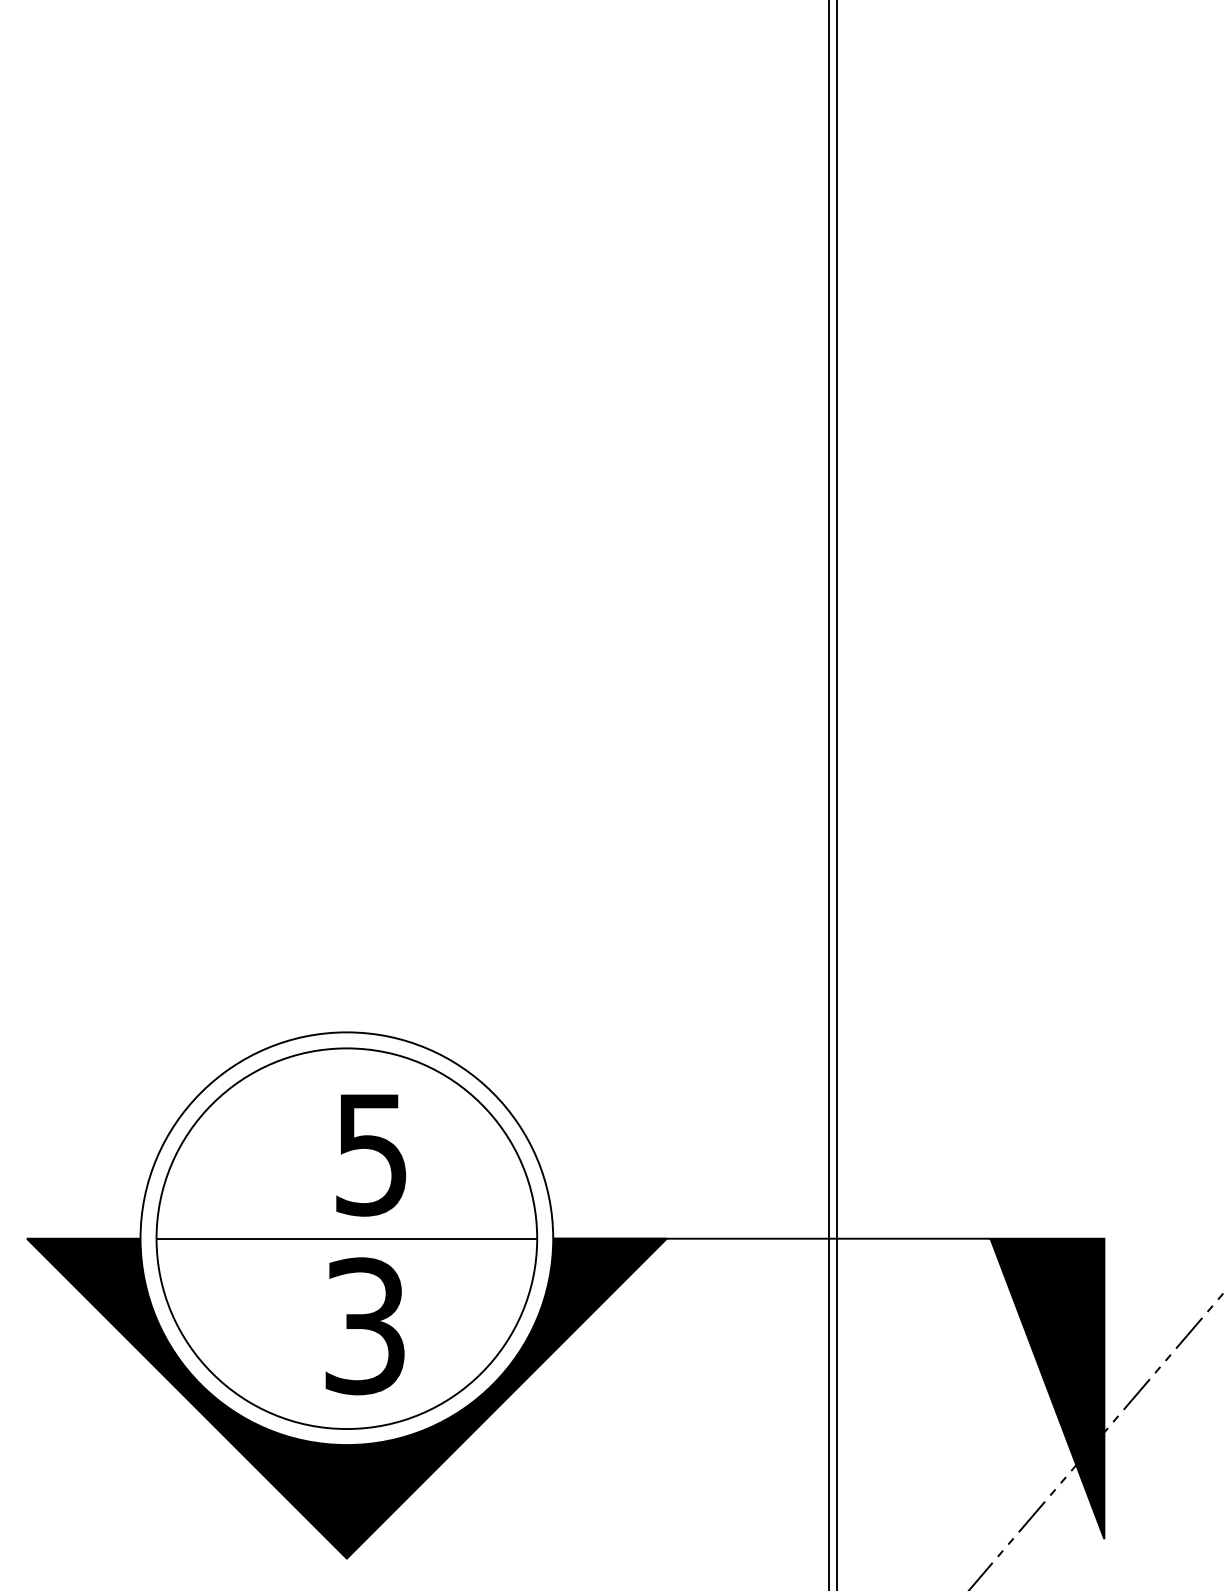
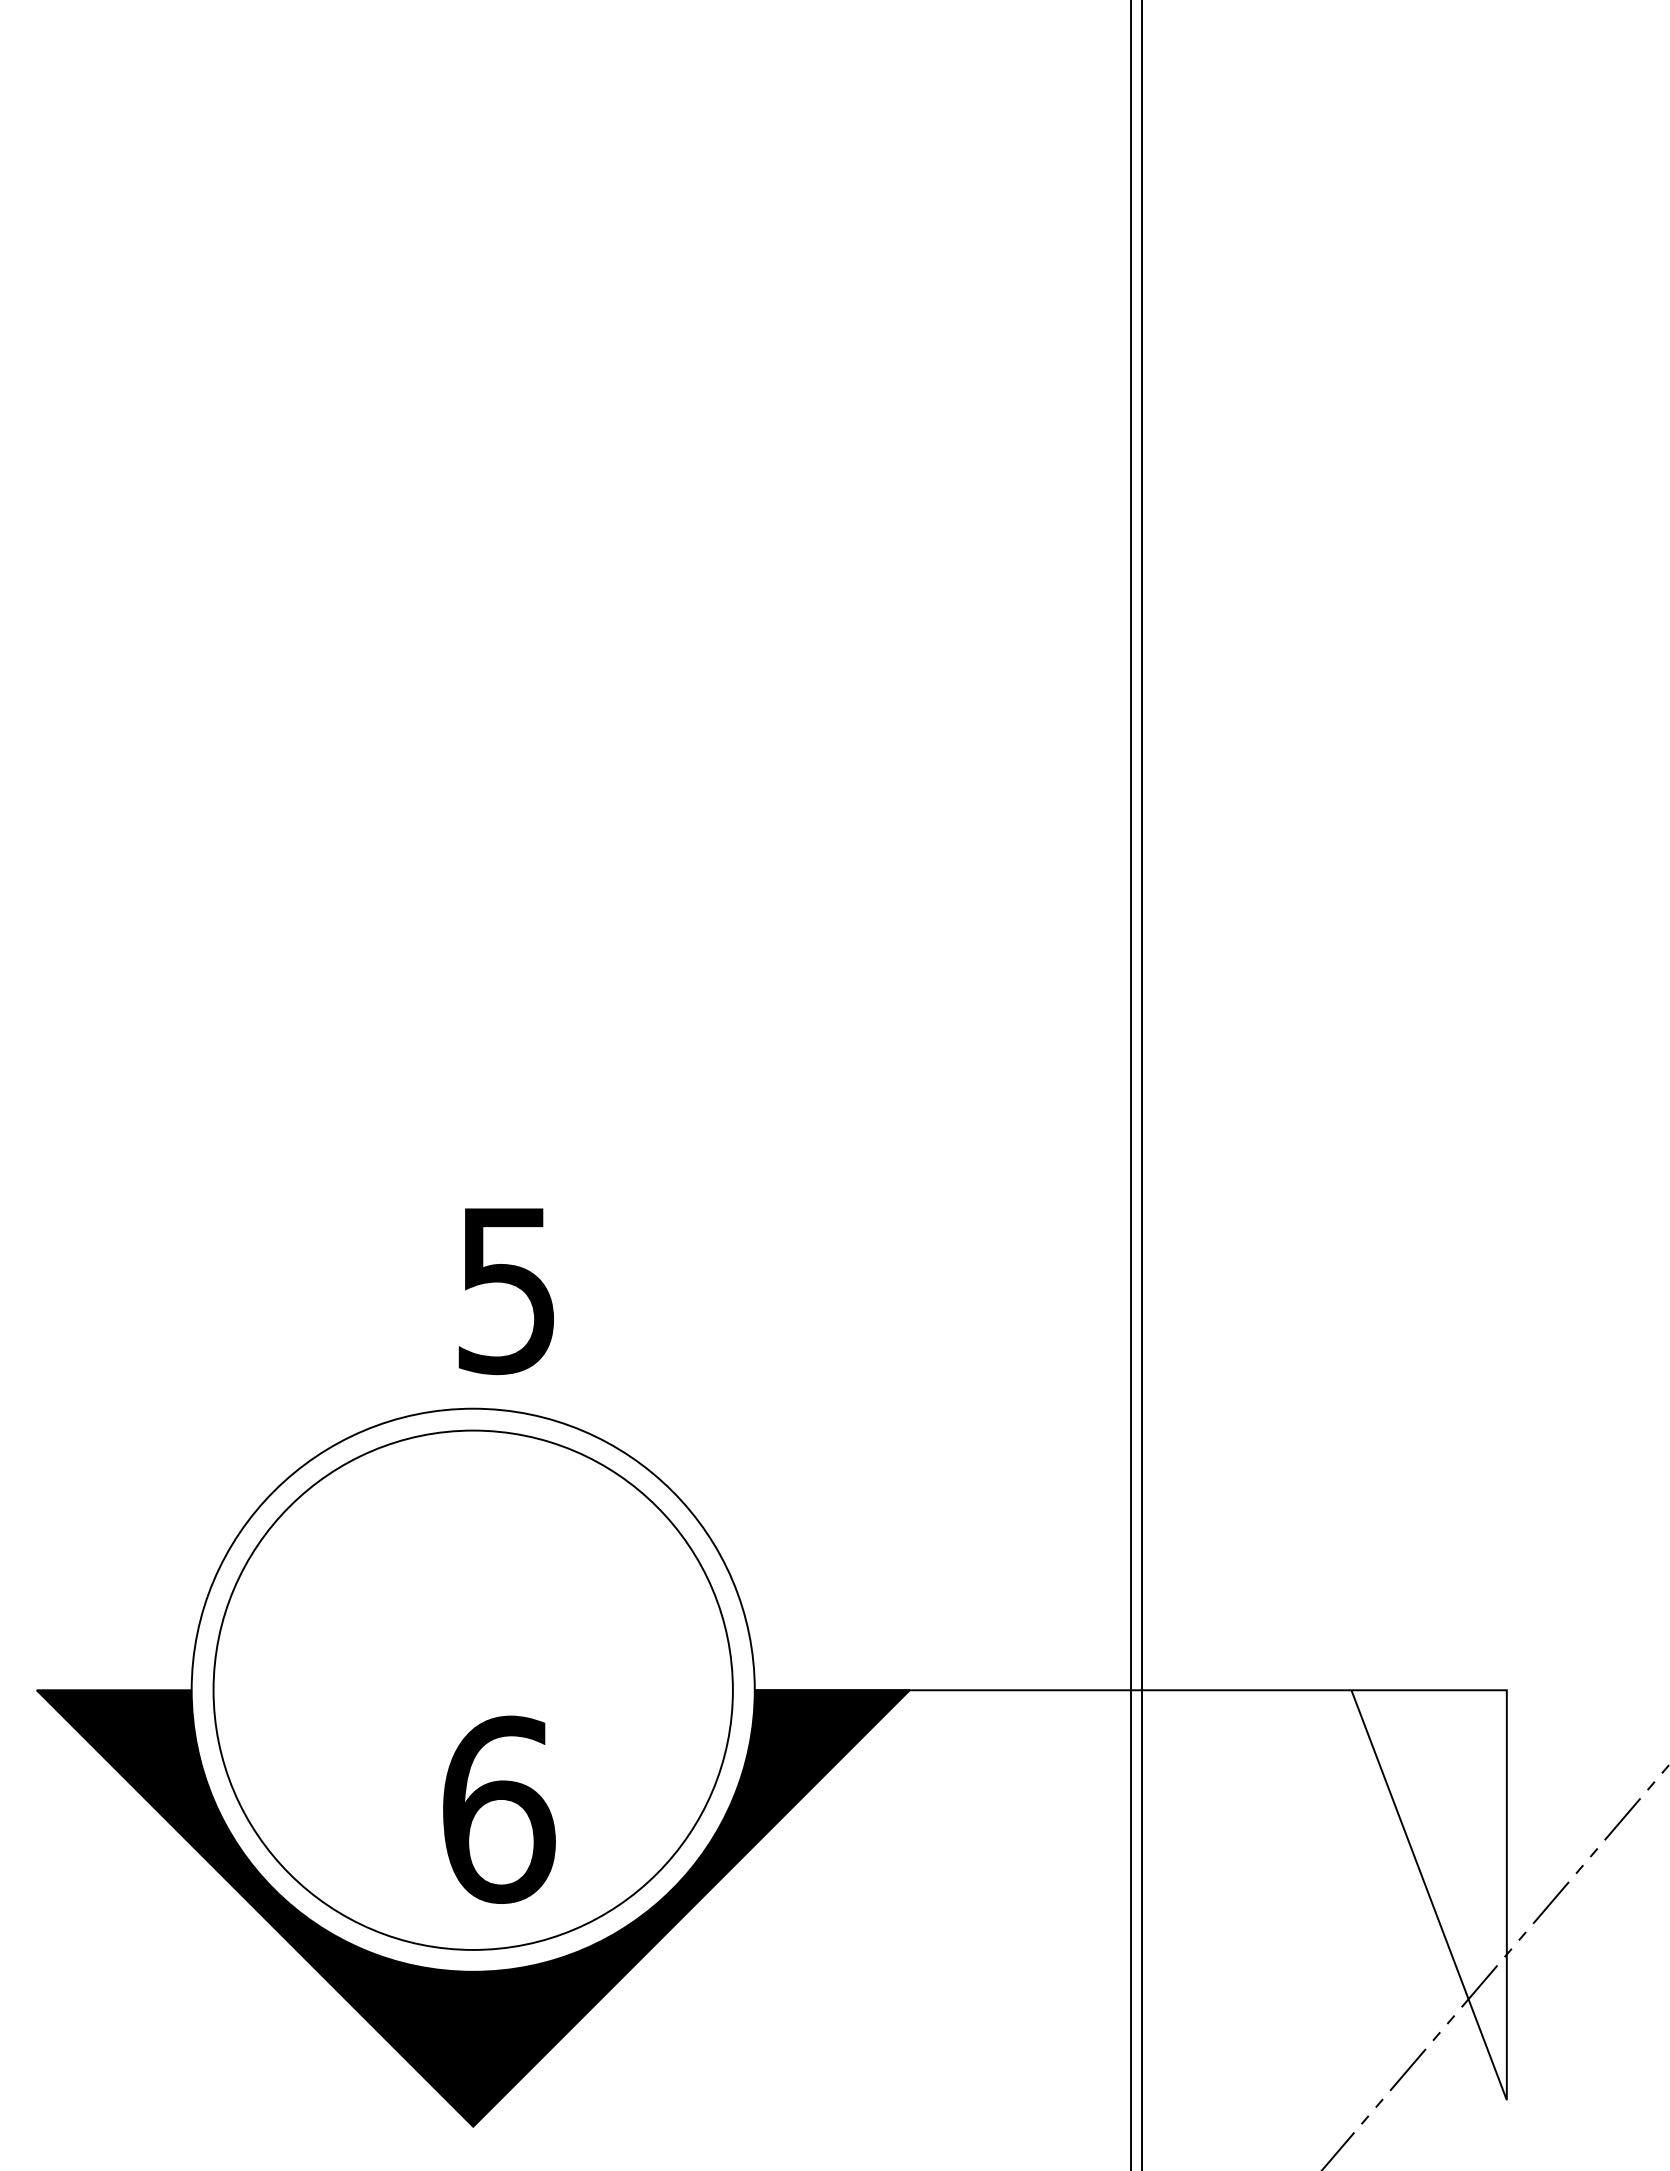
text: (371, 1155) -> (506, 1291), moved
line: (346, 1238) -> (472, 1689), removed
text: (365, 1326) -> (498, 1810), 3 -> 6
fill: (1047, 1388) -> (1429, 1894), removed

